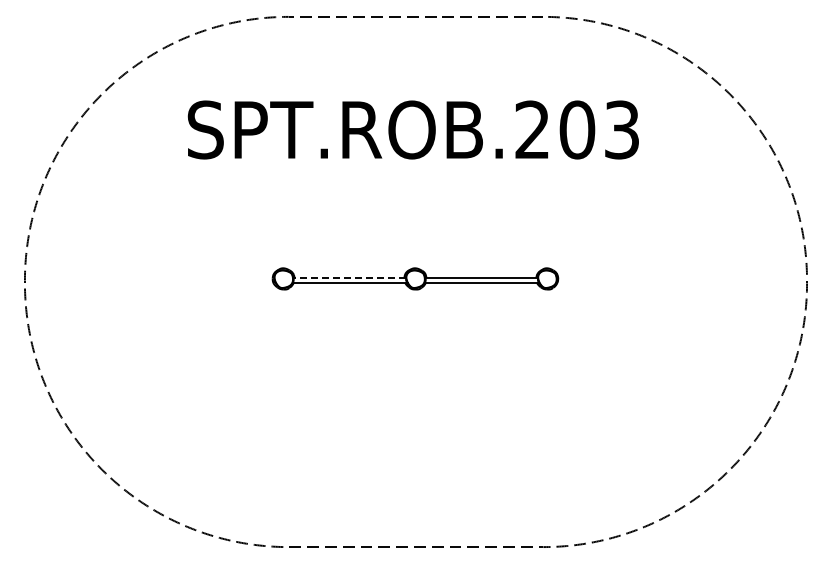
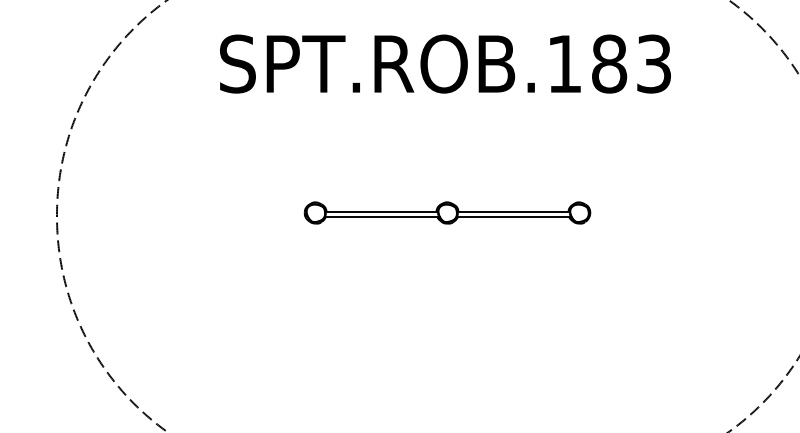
text: (555, 129) -> (587, 63), SPT.ROB.203 -> SPT.ROB.183
line: (349, 278) -> (381, 212), dashed -> solid

